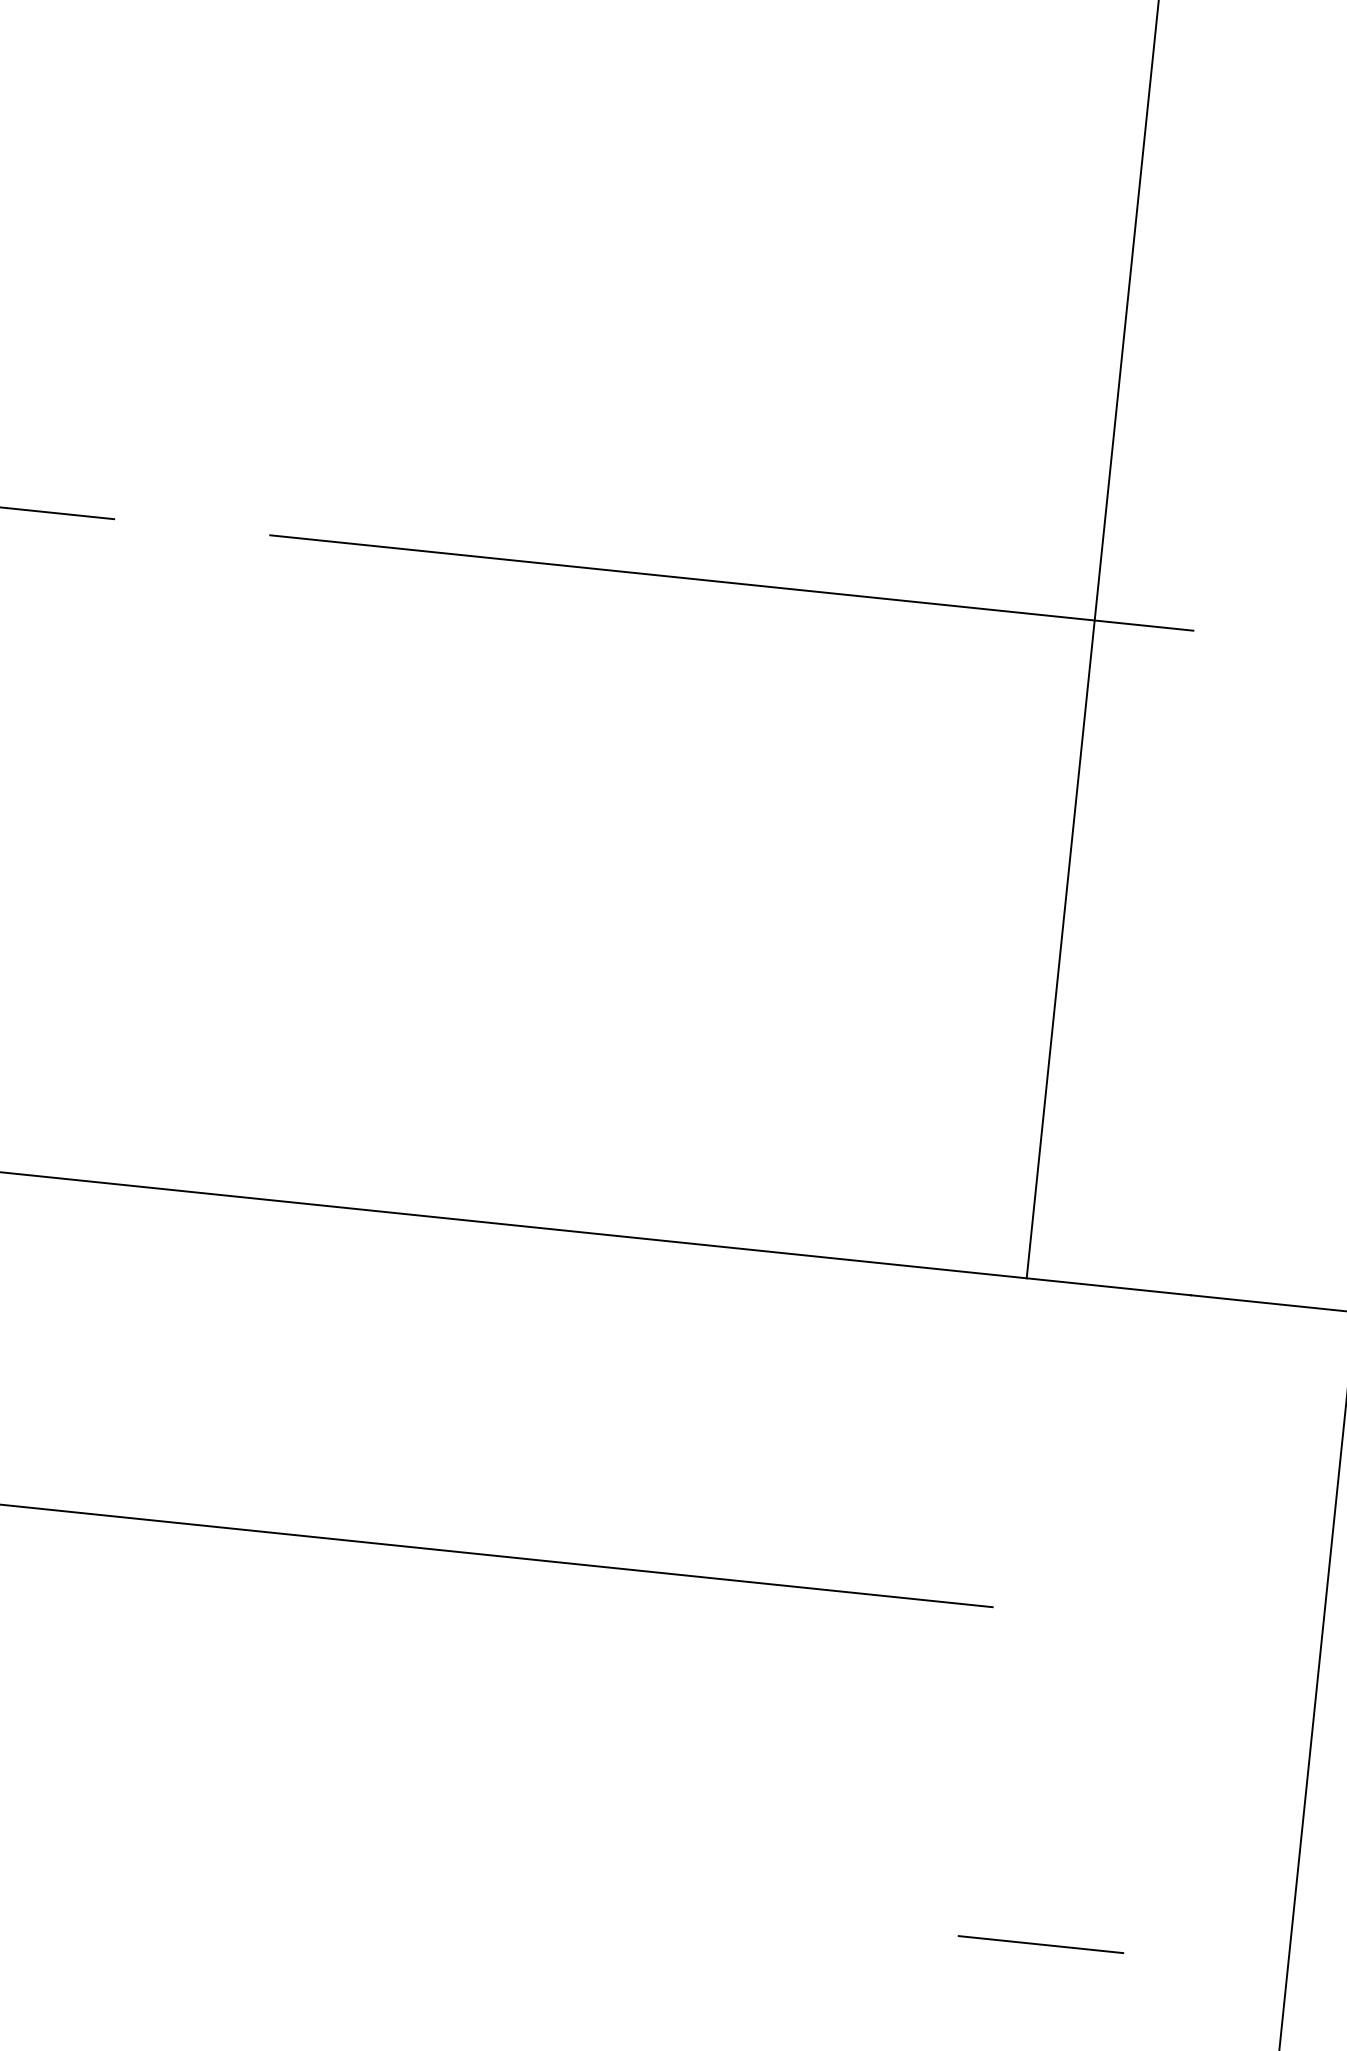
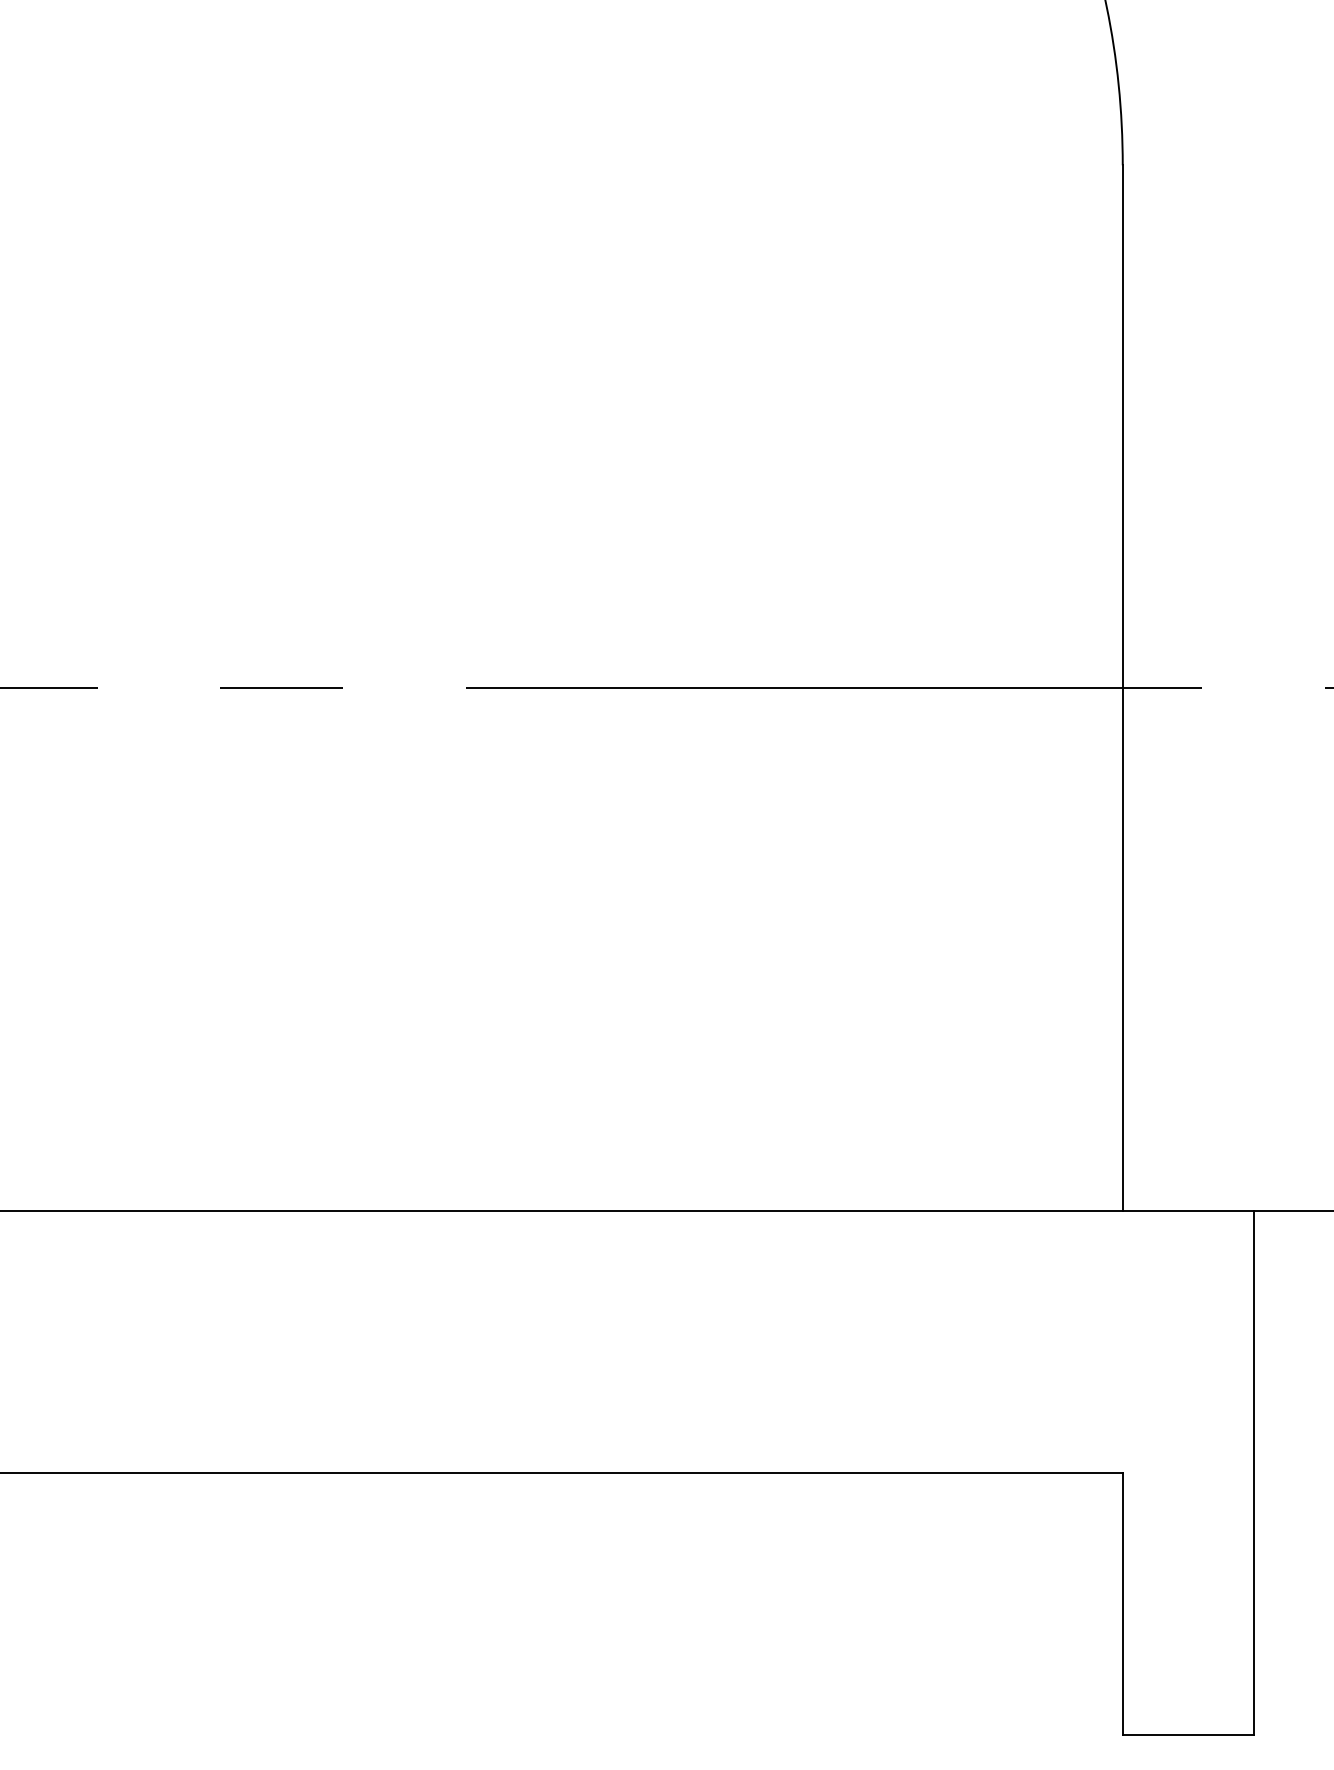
line: (1157, 1623) -> (1253, 1472), added
line: (975, 1771) -> (1122, 1603), added

